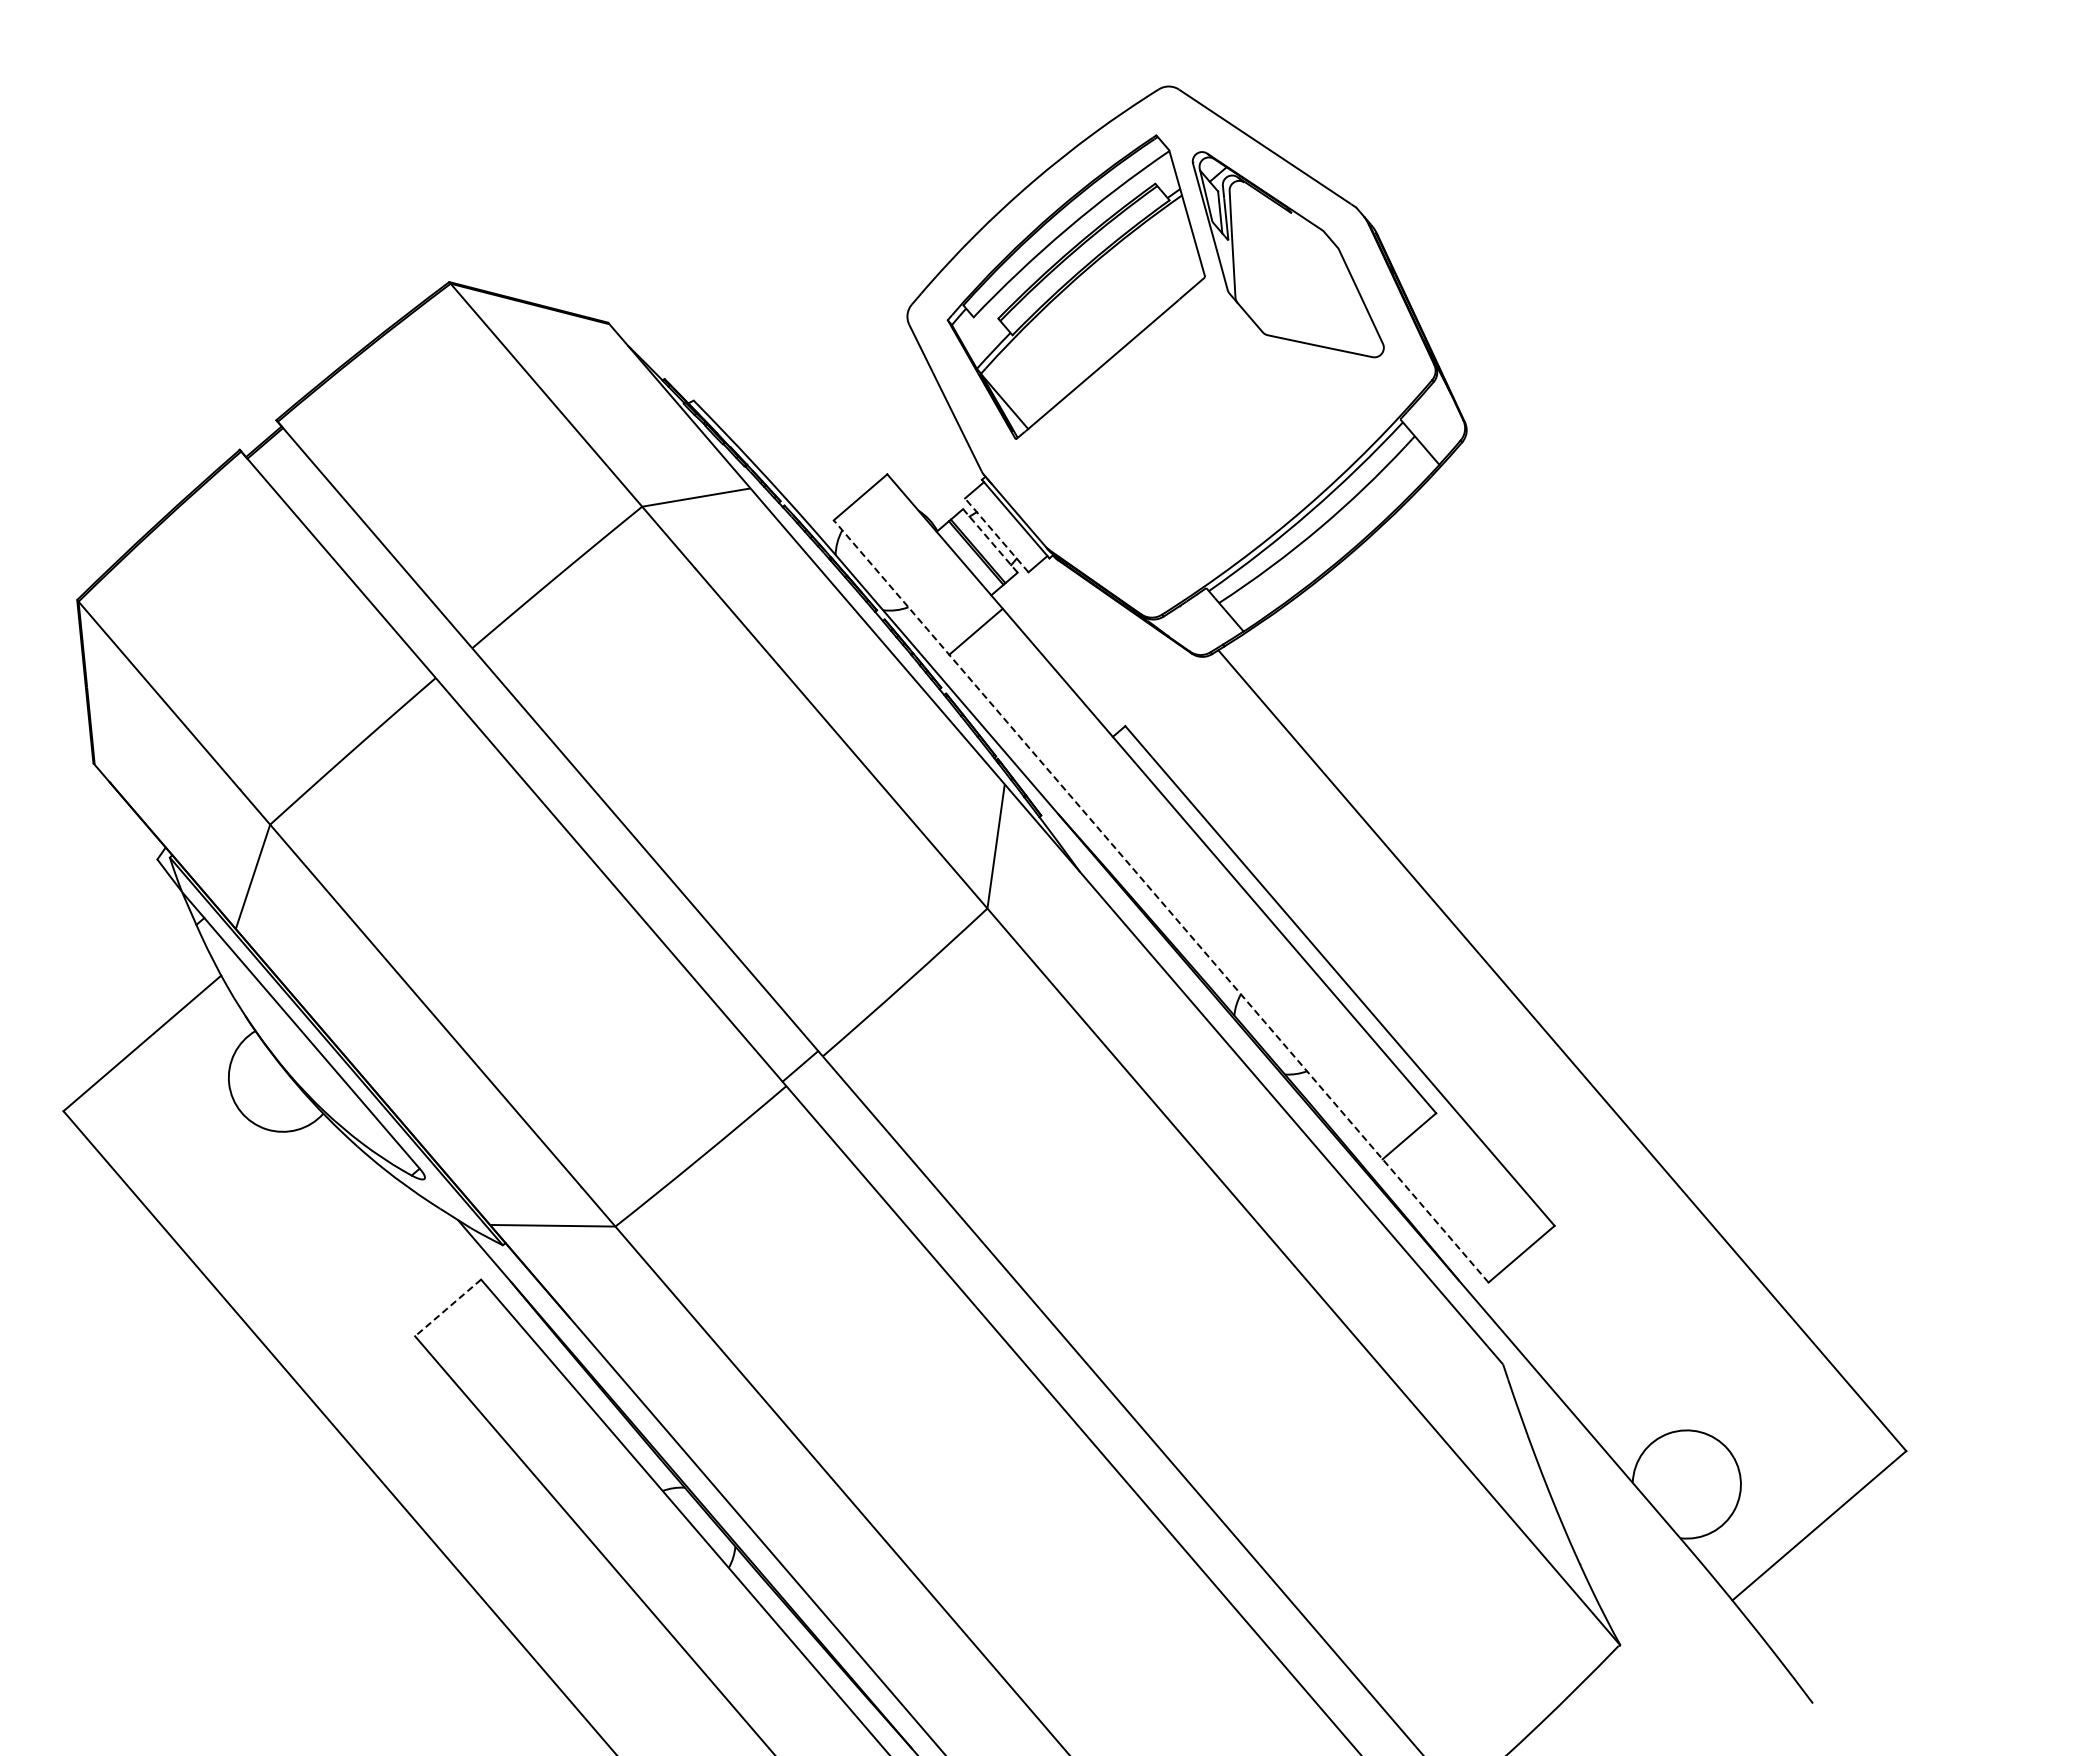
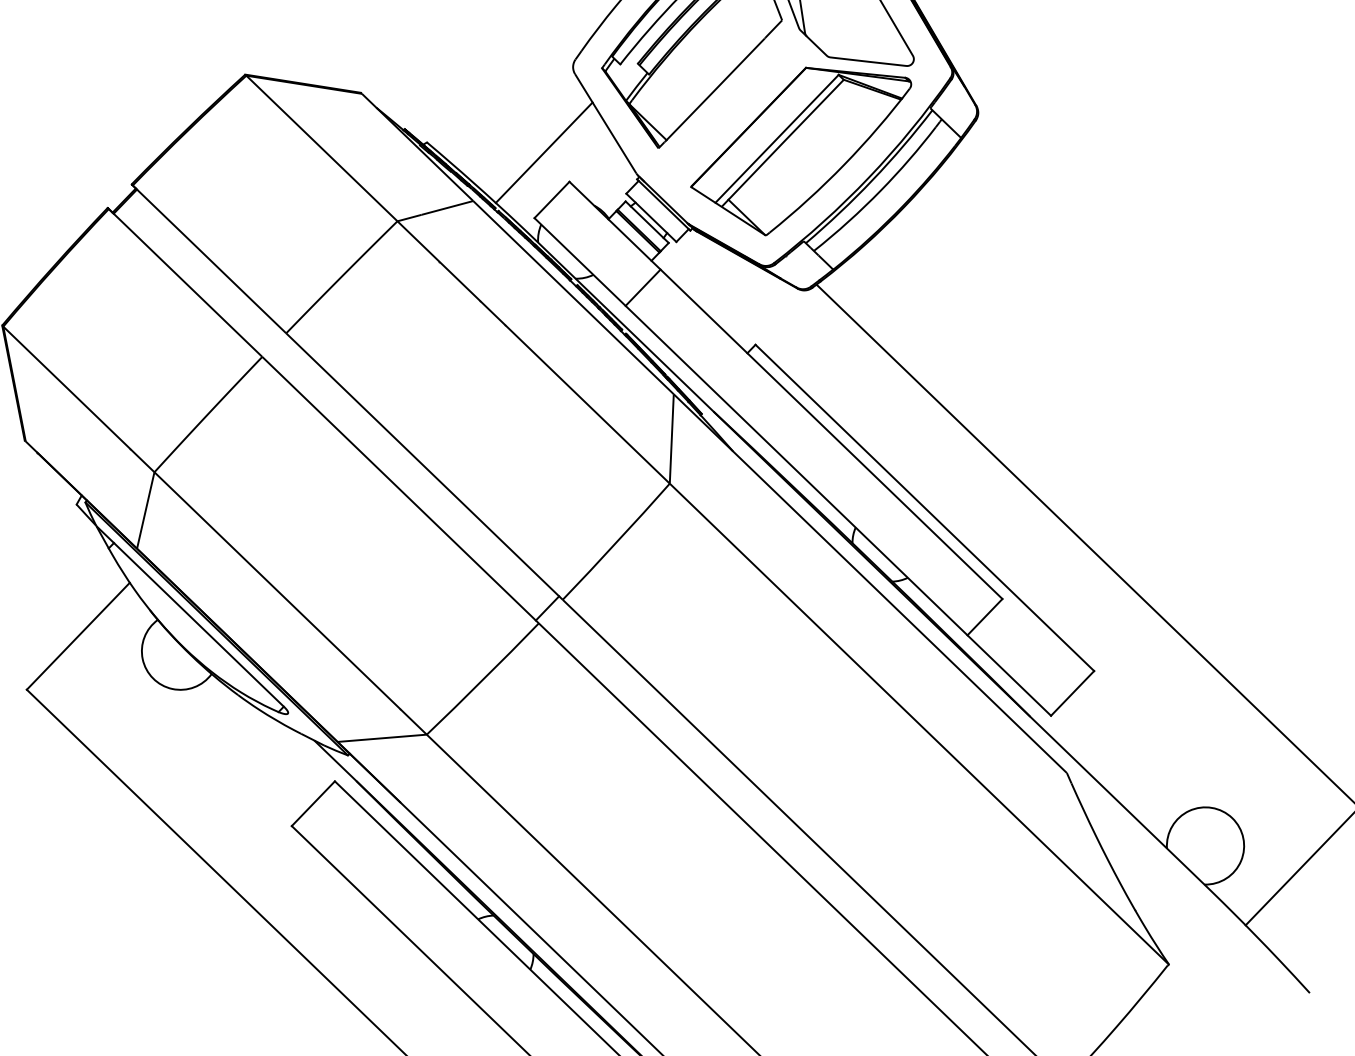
line: (855, 430) -> (543, 152), added
part: (1216, 460) -> (802, 149), added
line: (996, 535) -> (651, 217), dashed -> solid
line: (990, 540) -> (647, 221), dashed -> solid
line: (1160, 901) -> (792, 467), dashed -> solid
line: (448, 1307) -> (313, 803), dashed -> solid

